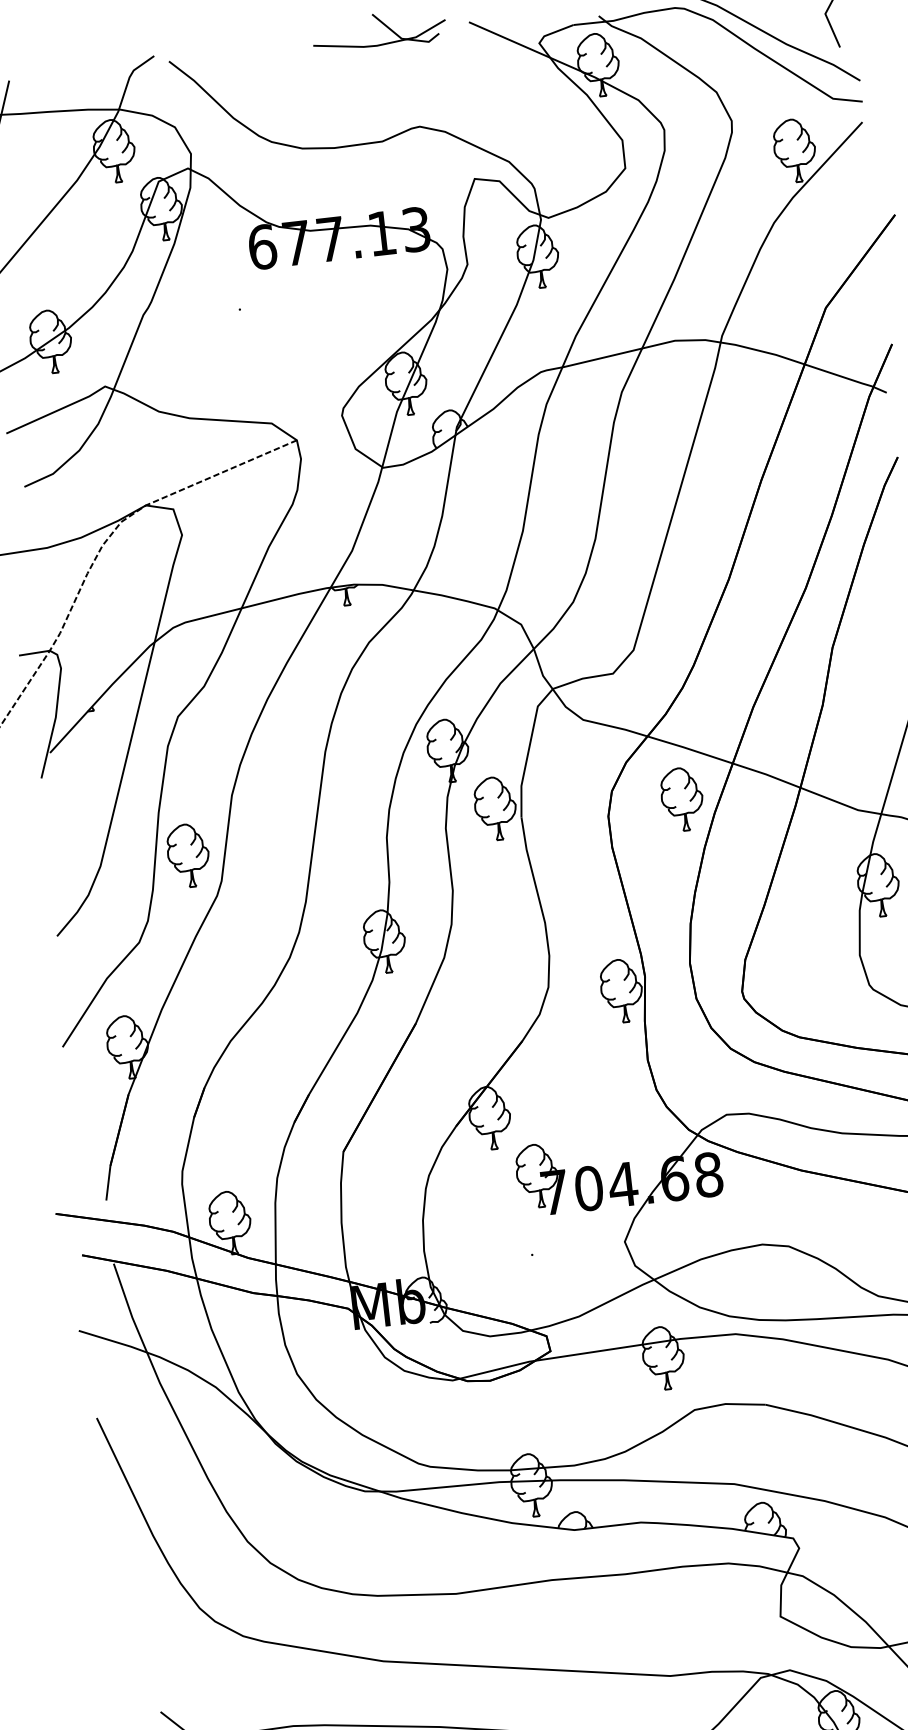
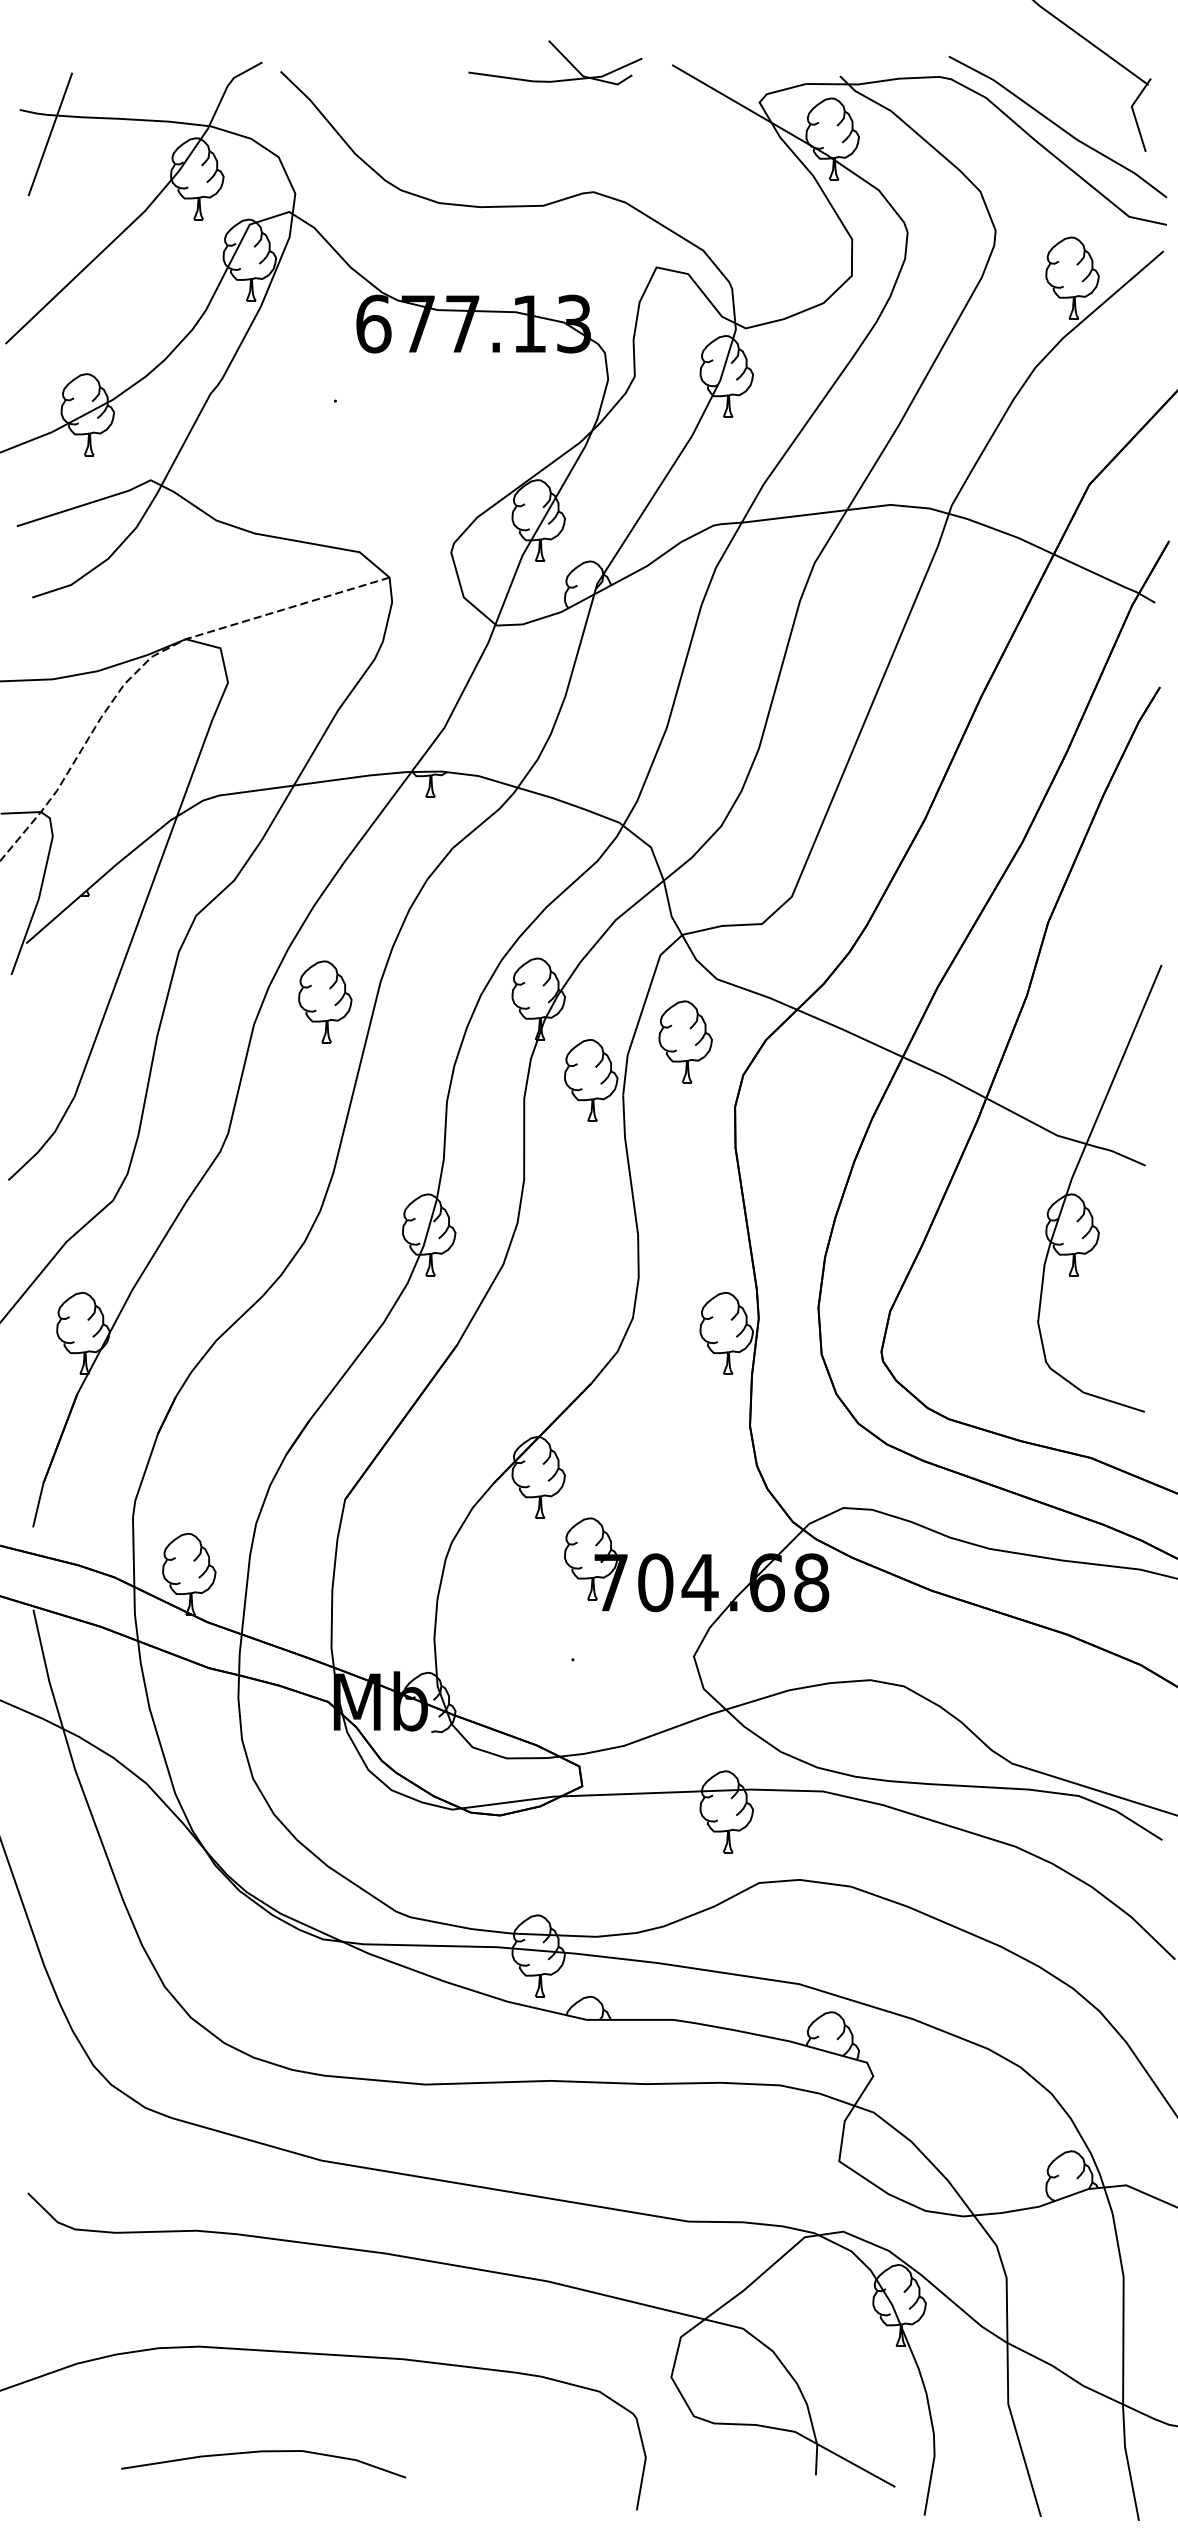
part: (682, 799) -> (685, 1041), moved
part: (188, 855) -> (325, 1001), moved

